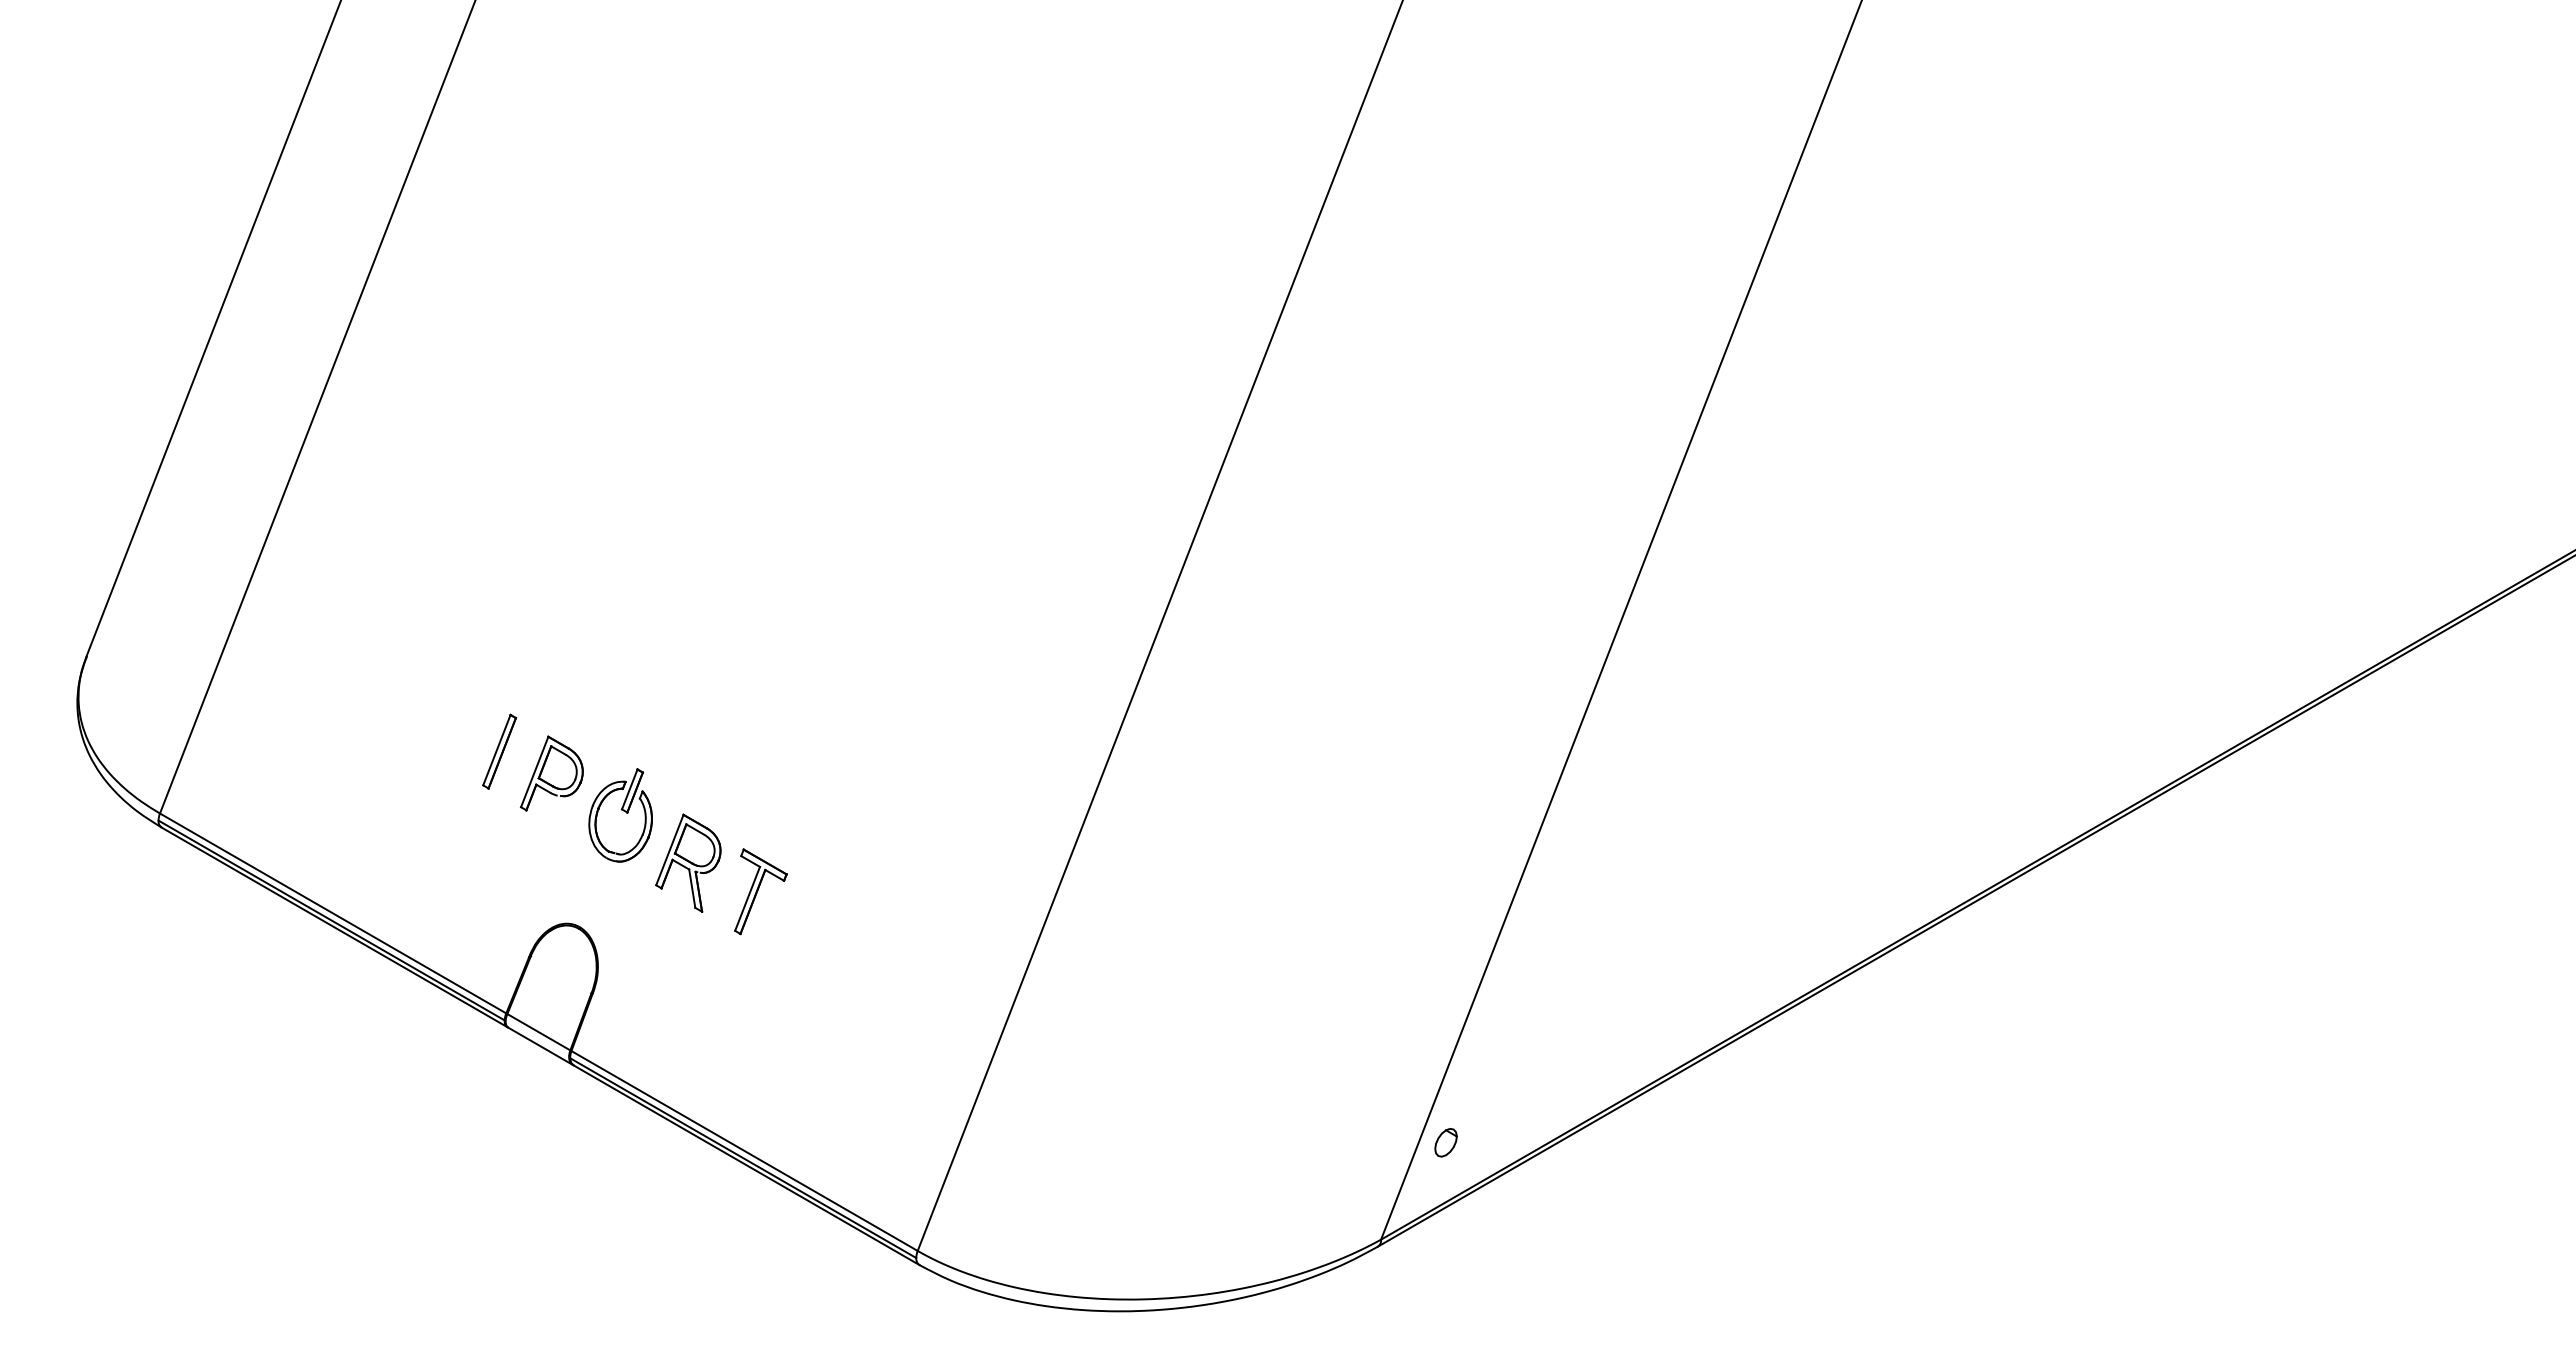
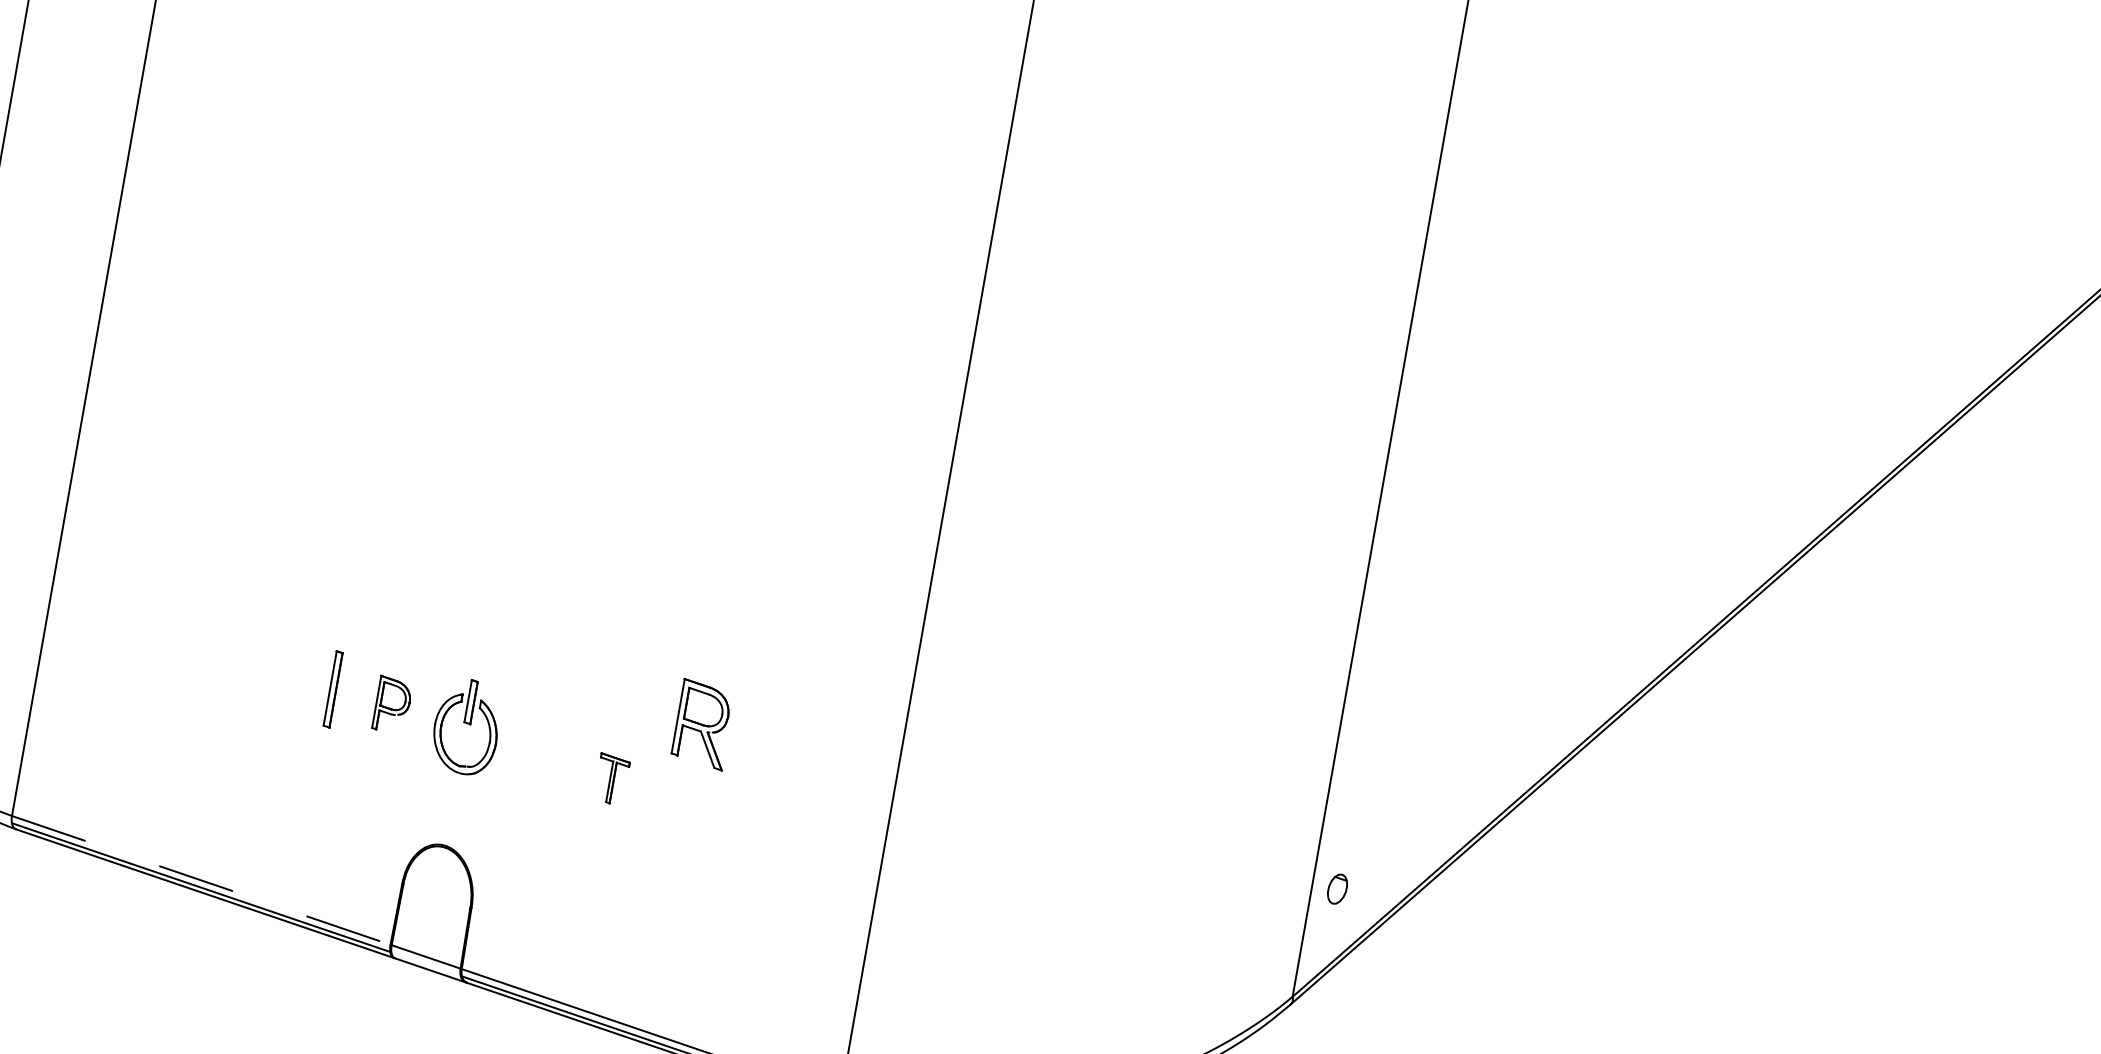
part: (551, 773) -> (388, 700), size x0.7
part: (688, 862) -> (698, 724), moved
part: (760, 891) -> (616, 775), size x0.6
line: (333, 913) -> (201, 880), solid -> dashed

